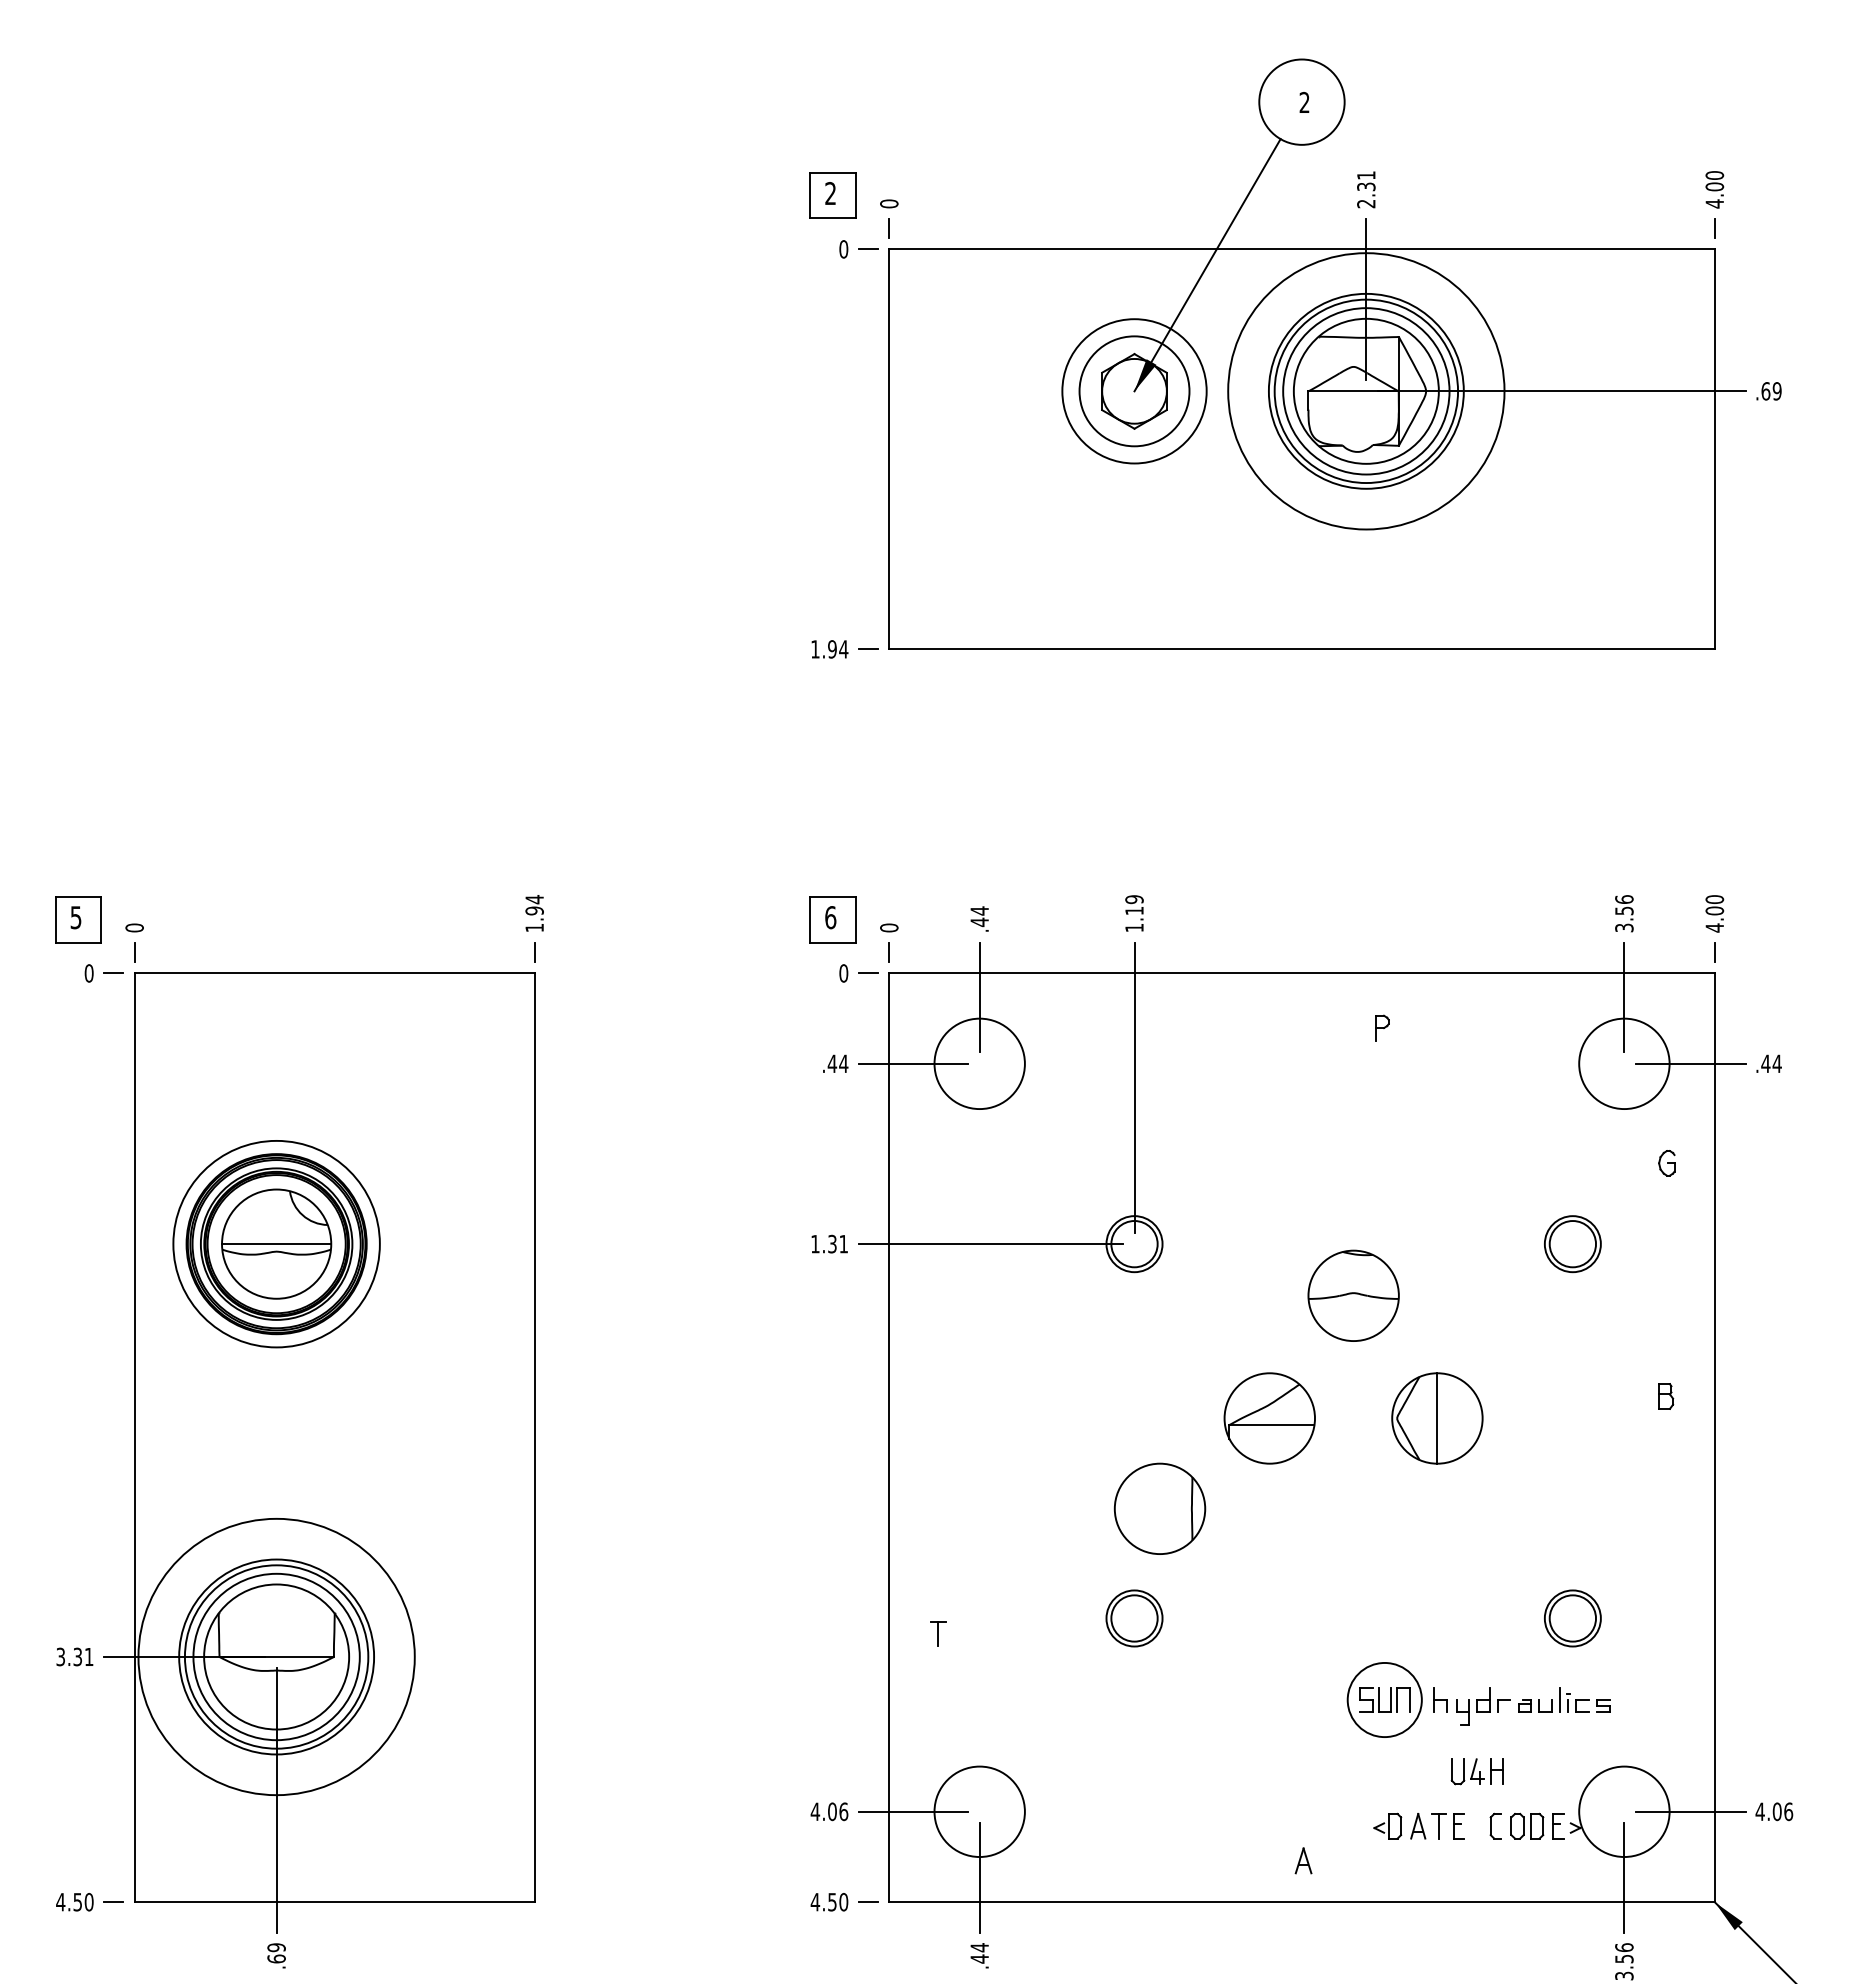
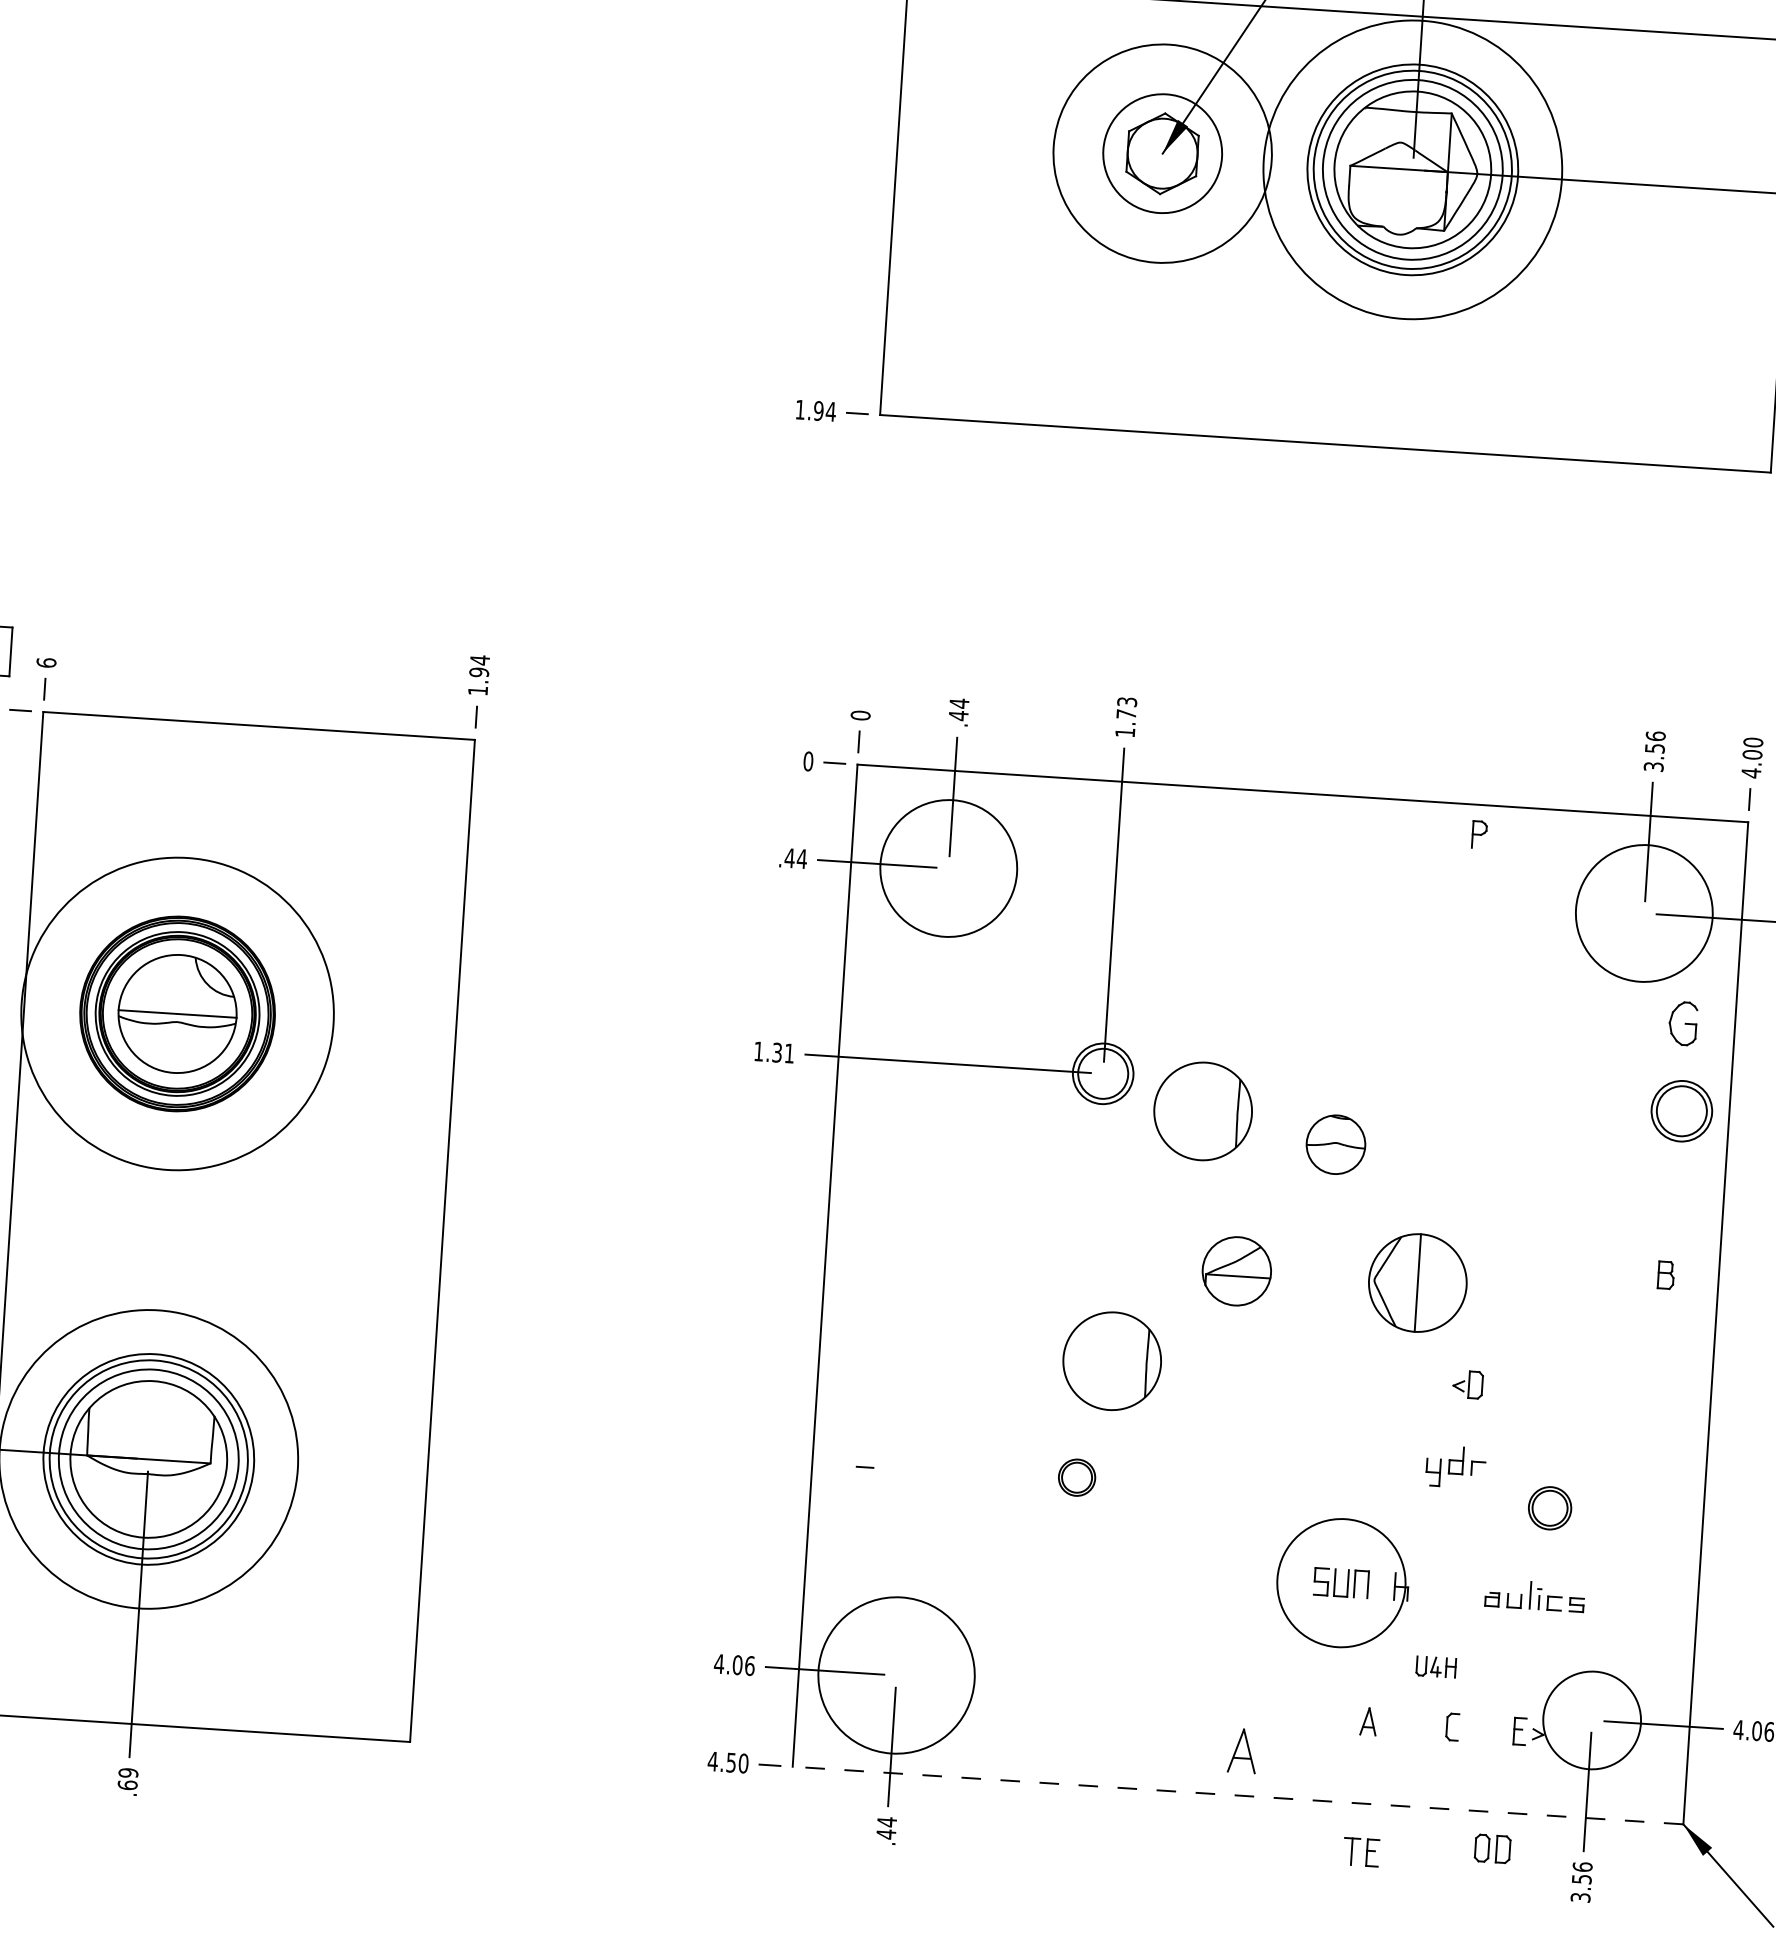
circle: (1134, 391) -> (1162, 153), size x1.4
text: (1134, 905) -> (1126, 708), 1.19 -> 1.73
part: (832, 919) -> (799, 702), removed
text: (134, 927) -> (46, 662), 0 -> 6
part: (1382, 1027) -> (1479, 834), moved
circle: (979, 1063) -> (948, 868), size x1.4
circle: (1624, 1063) -> (1644, 913), size x1.4
part: (1666, 1163) -> (1682, 1023), size x1.6
circle: (276, 1243) -> (177, 1013), size x1.4
part: (1572, 1244) -> (1681, 1111), moved
part: (1228, 1272) -> (1202, 1110), added
part: (1353, 1295) -> (1335, 1144), size x0.6
part: (1269, 1418) -> (1236, 1271), size x0.7
part: (1134, 1618) -> (1077, 1477), size x0.6
part: (1572, 1618) -> (1549, 1508), size x0.7
line: (938, 1633) -> (864, 1480), removed
circle: (1384, 1699) -> (1341, 1582), size x1.6
part: (1483, 1706) -> (1455, 1467), moved
part: (1476, 1771) -> (1435, 1666), size x0.7
circle: (979, 1811) -> (896, 1675), size x1.6
part: (1387, 1825) -> (1467, 1383), moved
part: (1527, 1825) -> (1492, 1848), moved
part: (1447, 1826) -> (1360, 1852), moved
part: (1303, 1860) -> (1242, 1750), size x1.6
line: (1302, 1902) -> (1238, 1795), solid -> dashed

